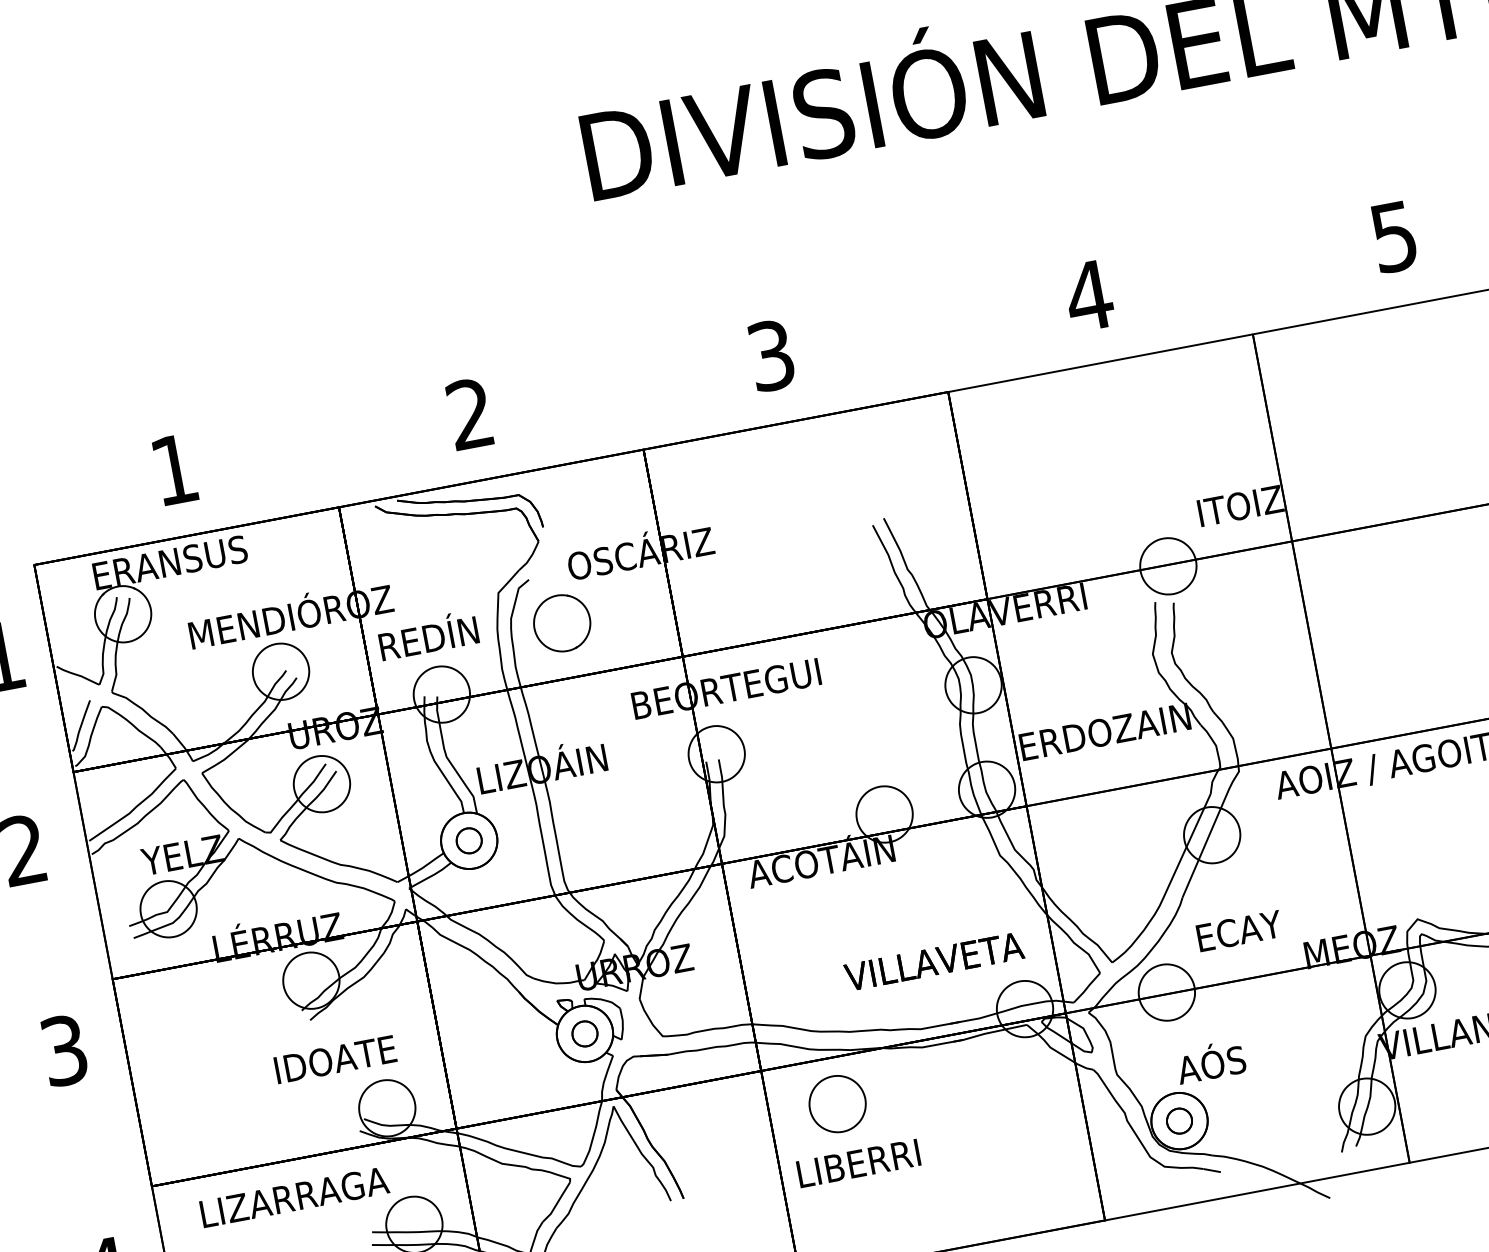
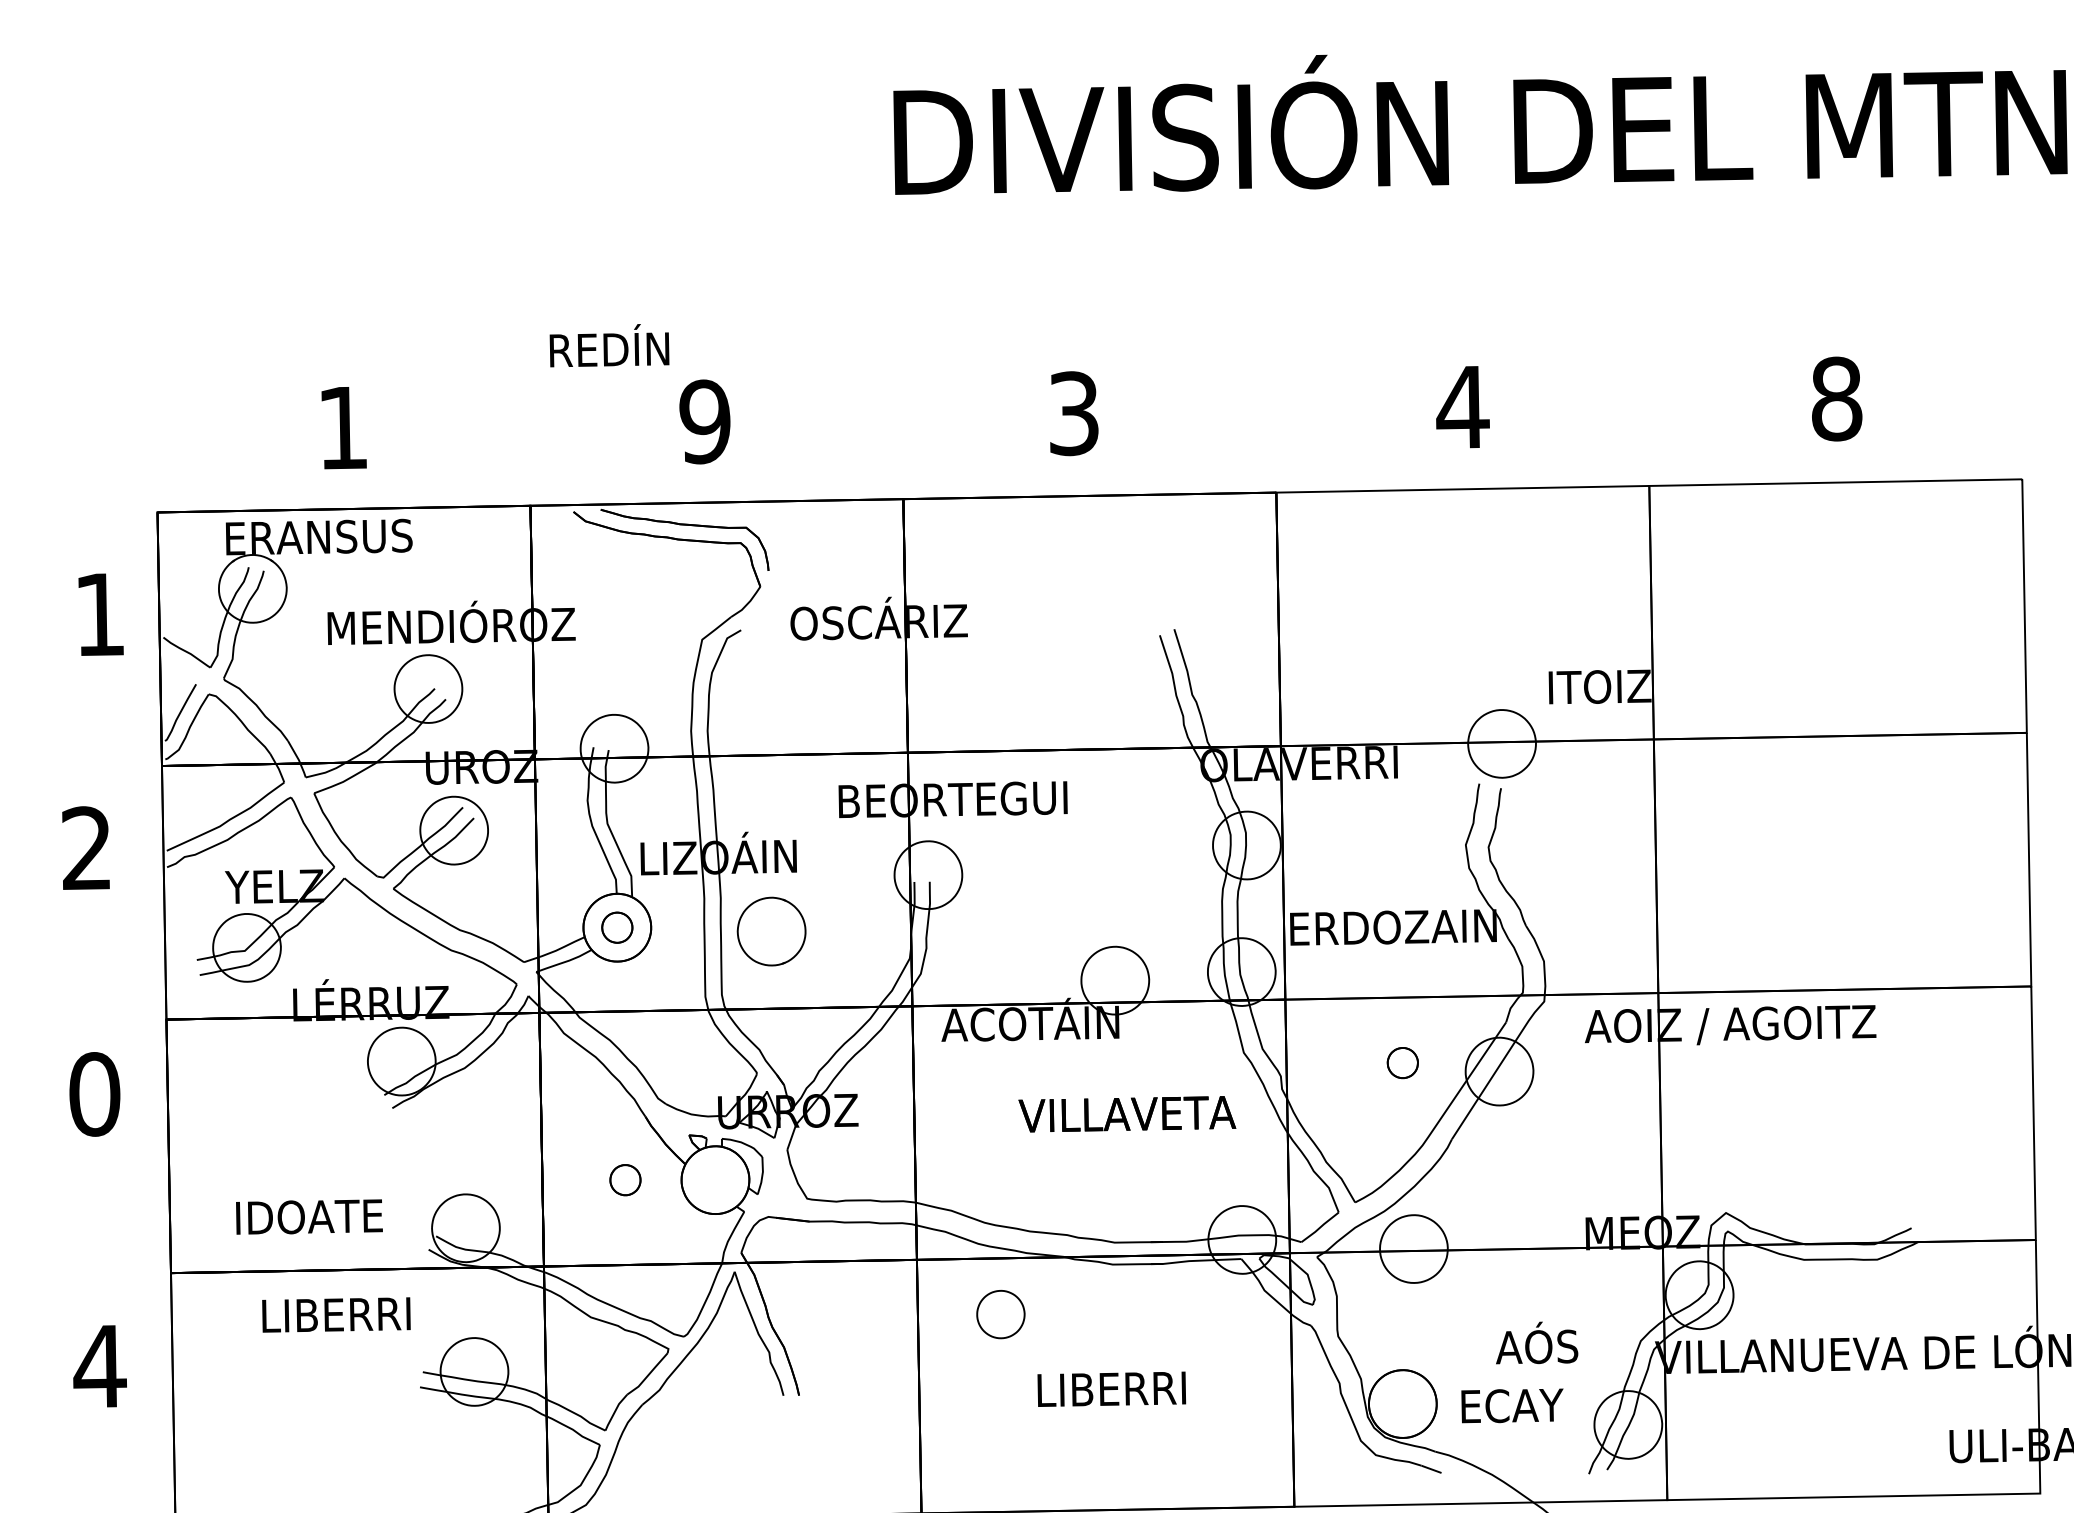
text: (1394, 236) -> (1837, 398), 5 -> 8
text: (469, 413) -> (704, 421), 2 -> 9
part: (562, 623) -> (771, 931), moved
text: (428, 635) -> (609, 345), moved
text: (1239, 930) -> (1512, 1405), moved
text: (934, 961) -> (1127, 1114), moved
part: (585, 1034) -> (625, 1180), moved
text: (64, 1050) -> (94, 1094), 3 -> 0
text: (335, 1059) -> (309, 1216), moved
text: (1211, 1061) -> (1537, 1342), moved
part: (837, 1104) -> (1000, 1314), size x0.7
part: (1179, 1121) -> (1402, 1063), moved
text: (858, 1162) -> (1111, 1388), moved
text: (294, 1196) -> (337, 1314), LIZARRAGA -> LIBERRI

